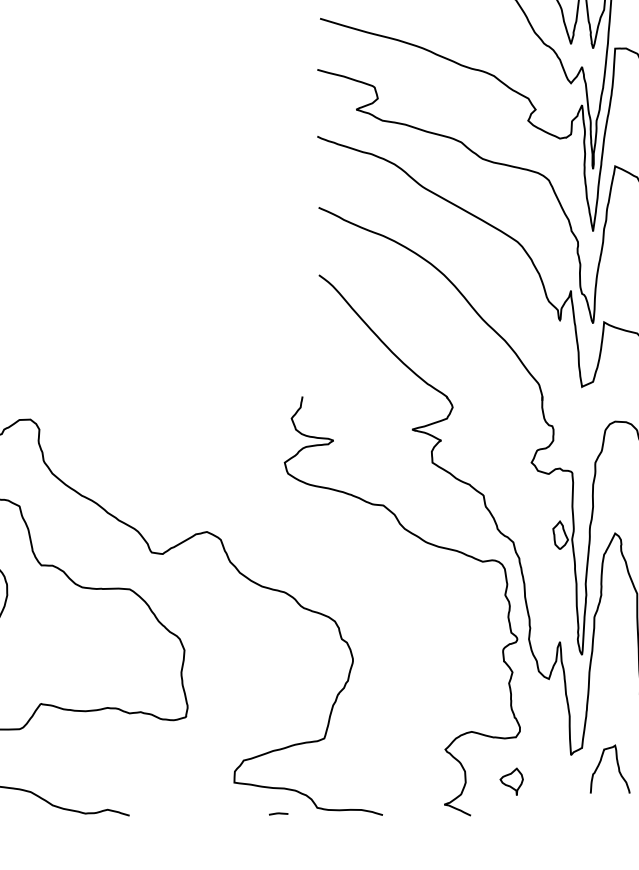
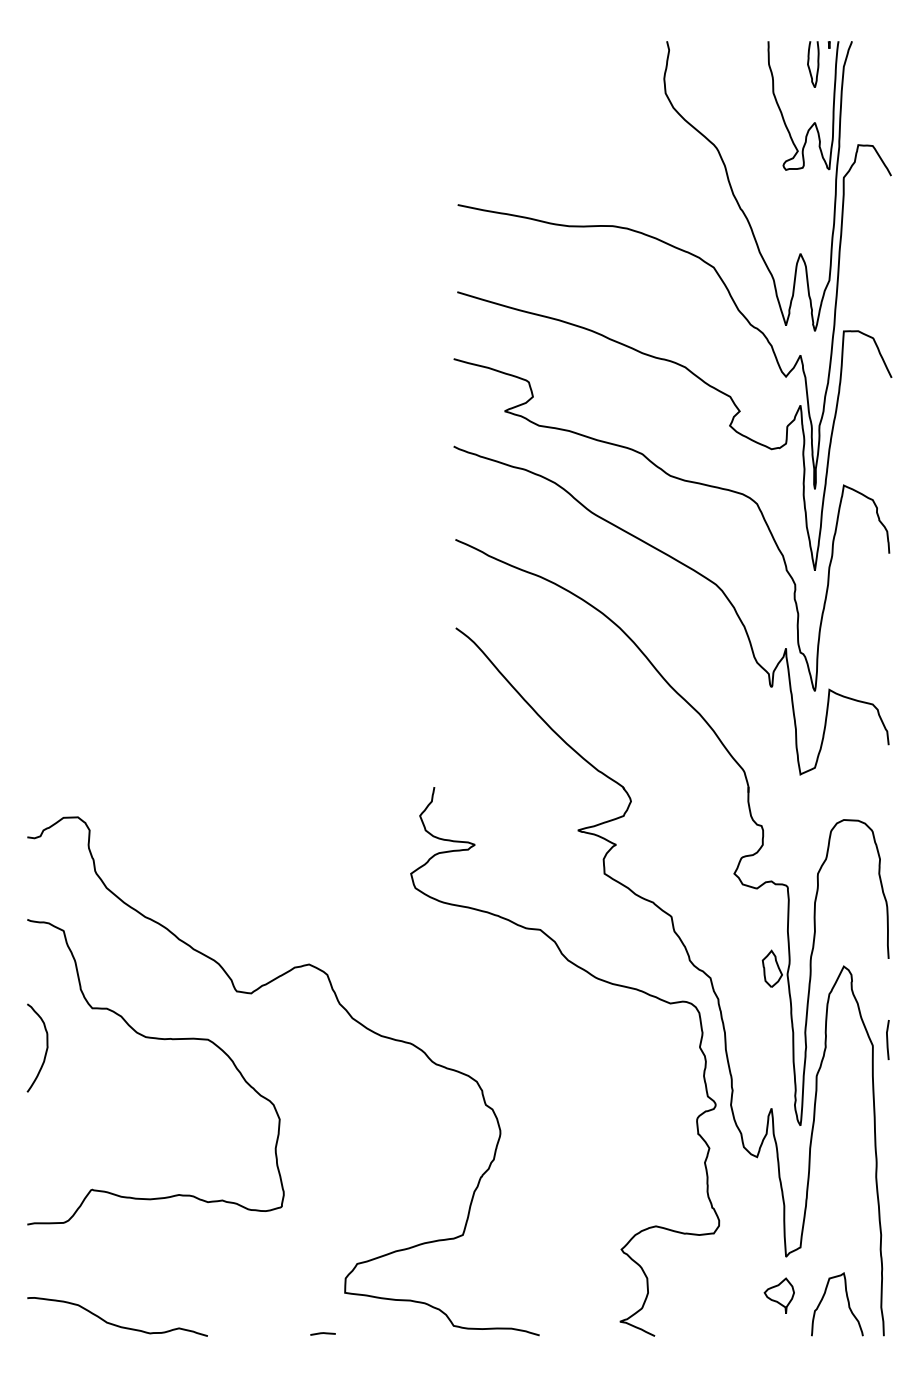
curve: (617, 767) -> (847, 1302), moved
part: (511, 781) -> (778, 1295), moved
line: (278, 813) -> (322, 1333), moved

